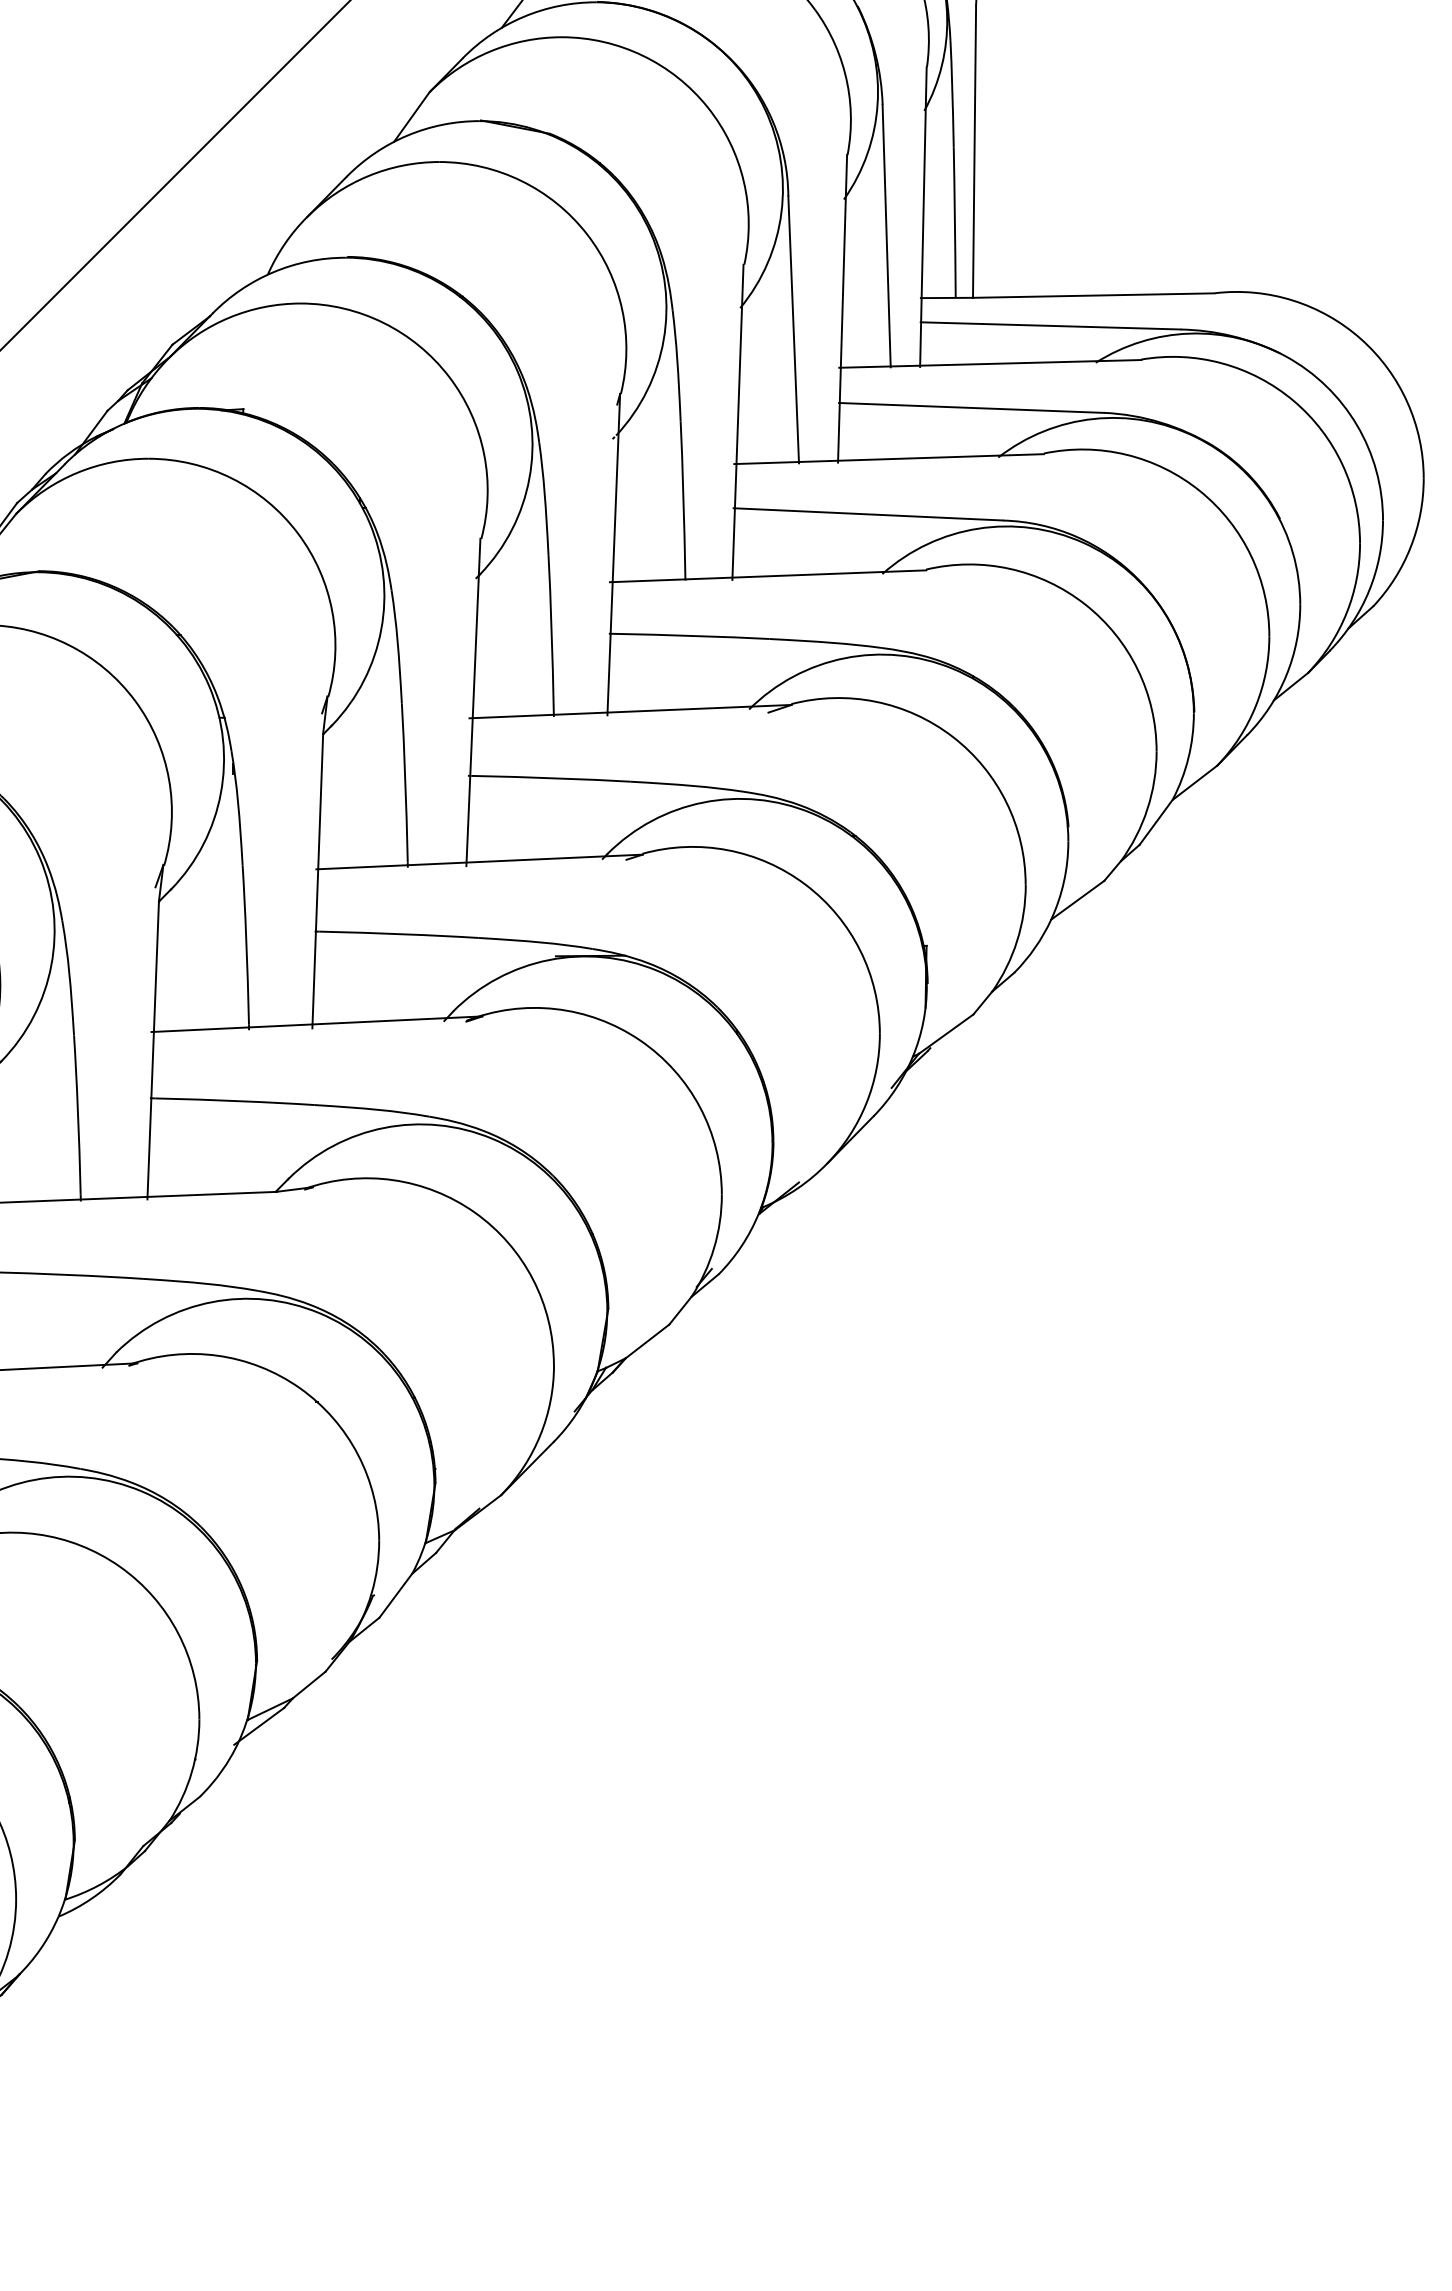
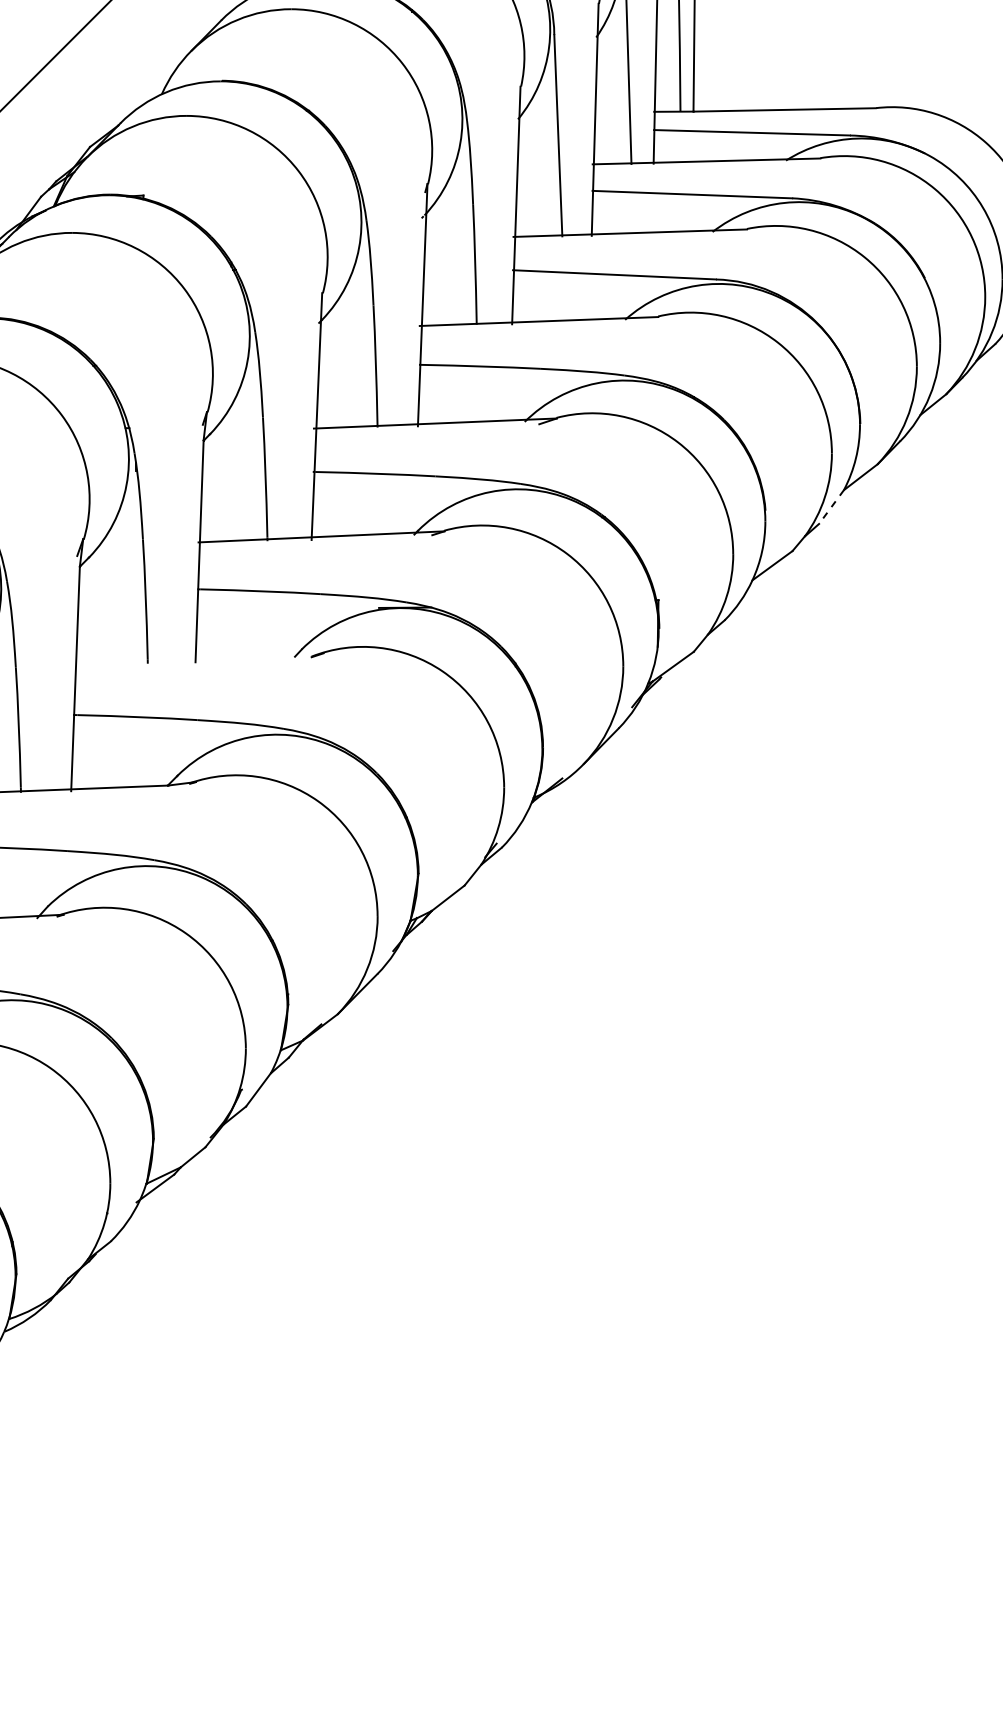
line: (1156, 822) -> (831, 507), solid -> dashed
line: (316, 1024) -> (198, 659), removed

